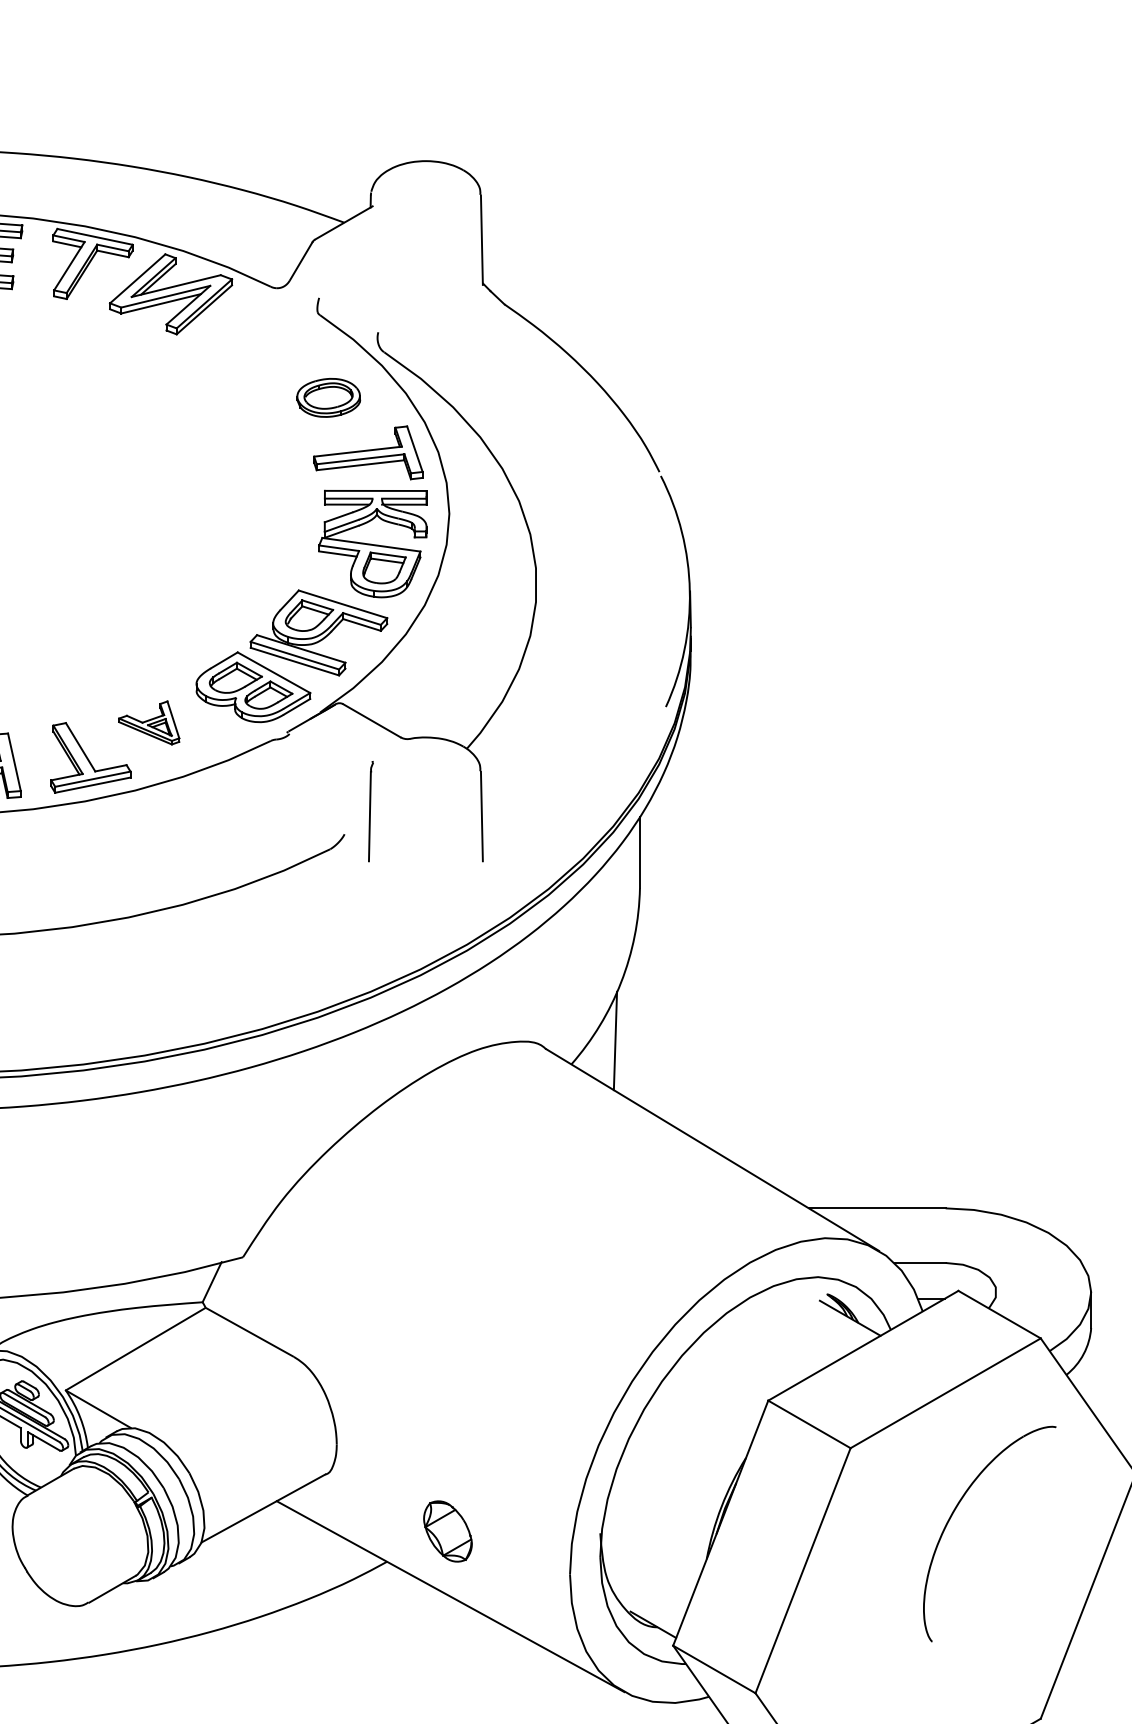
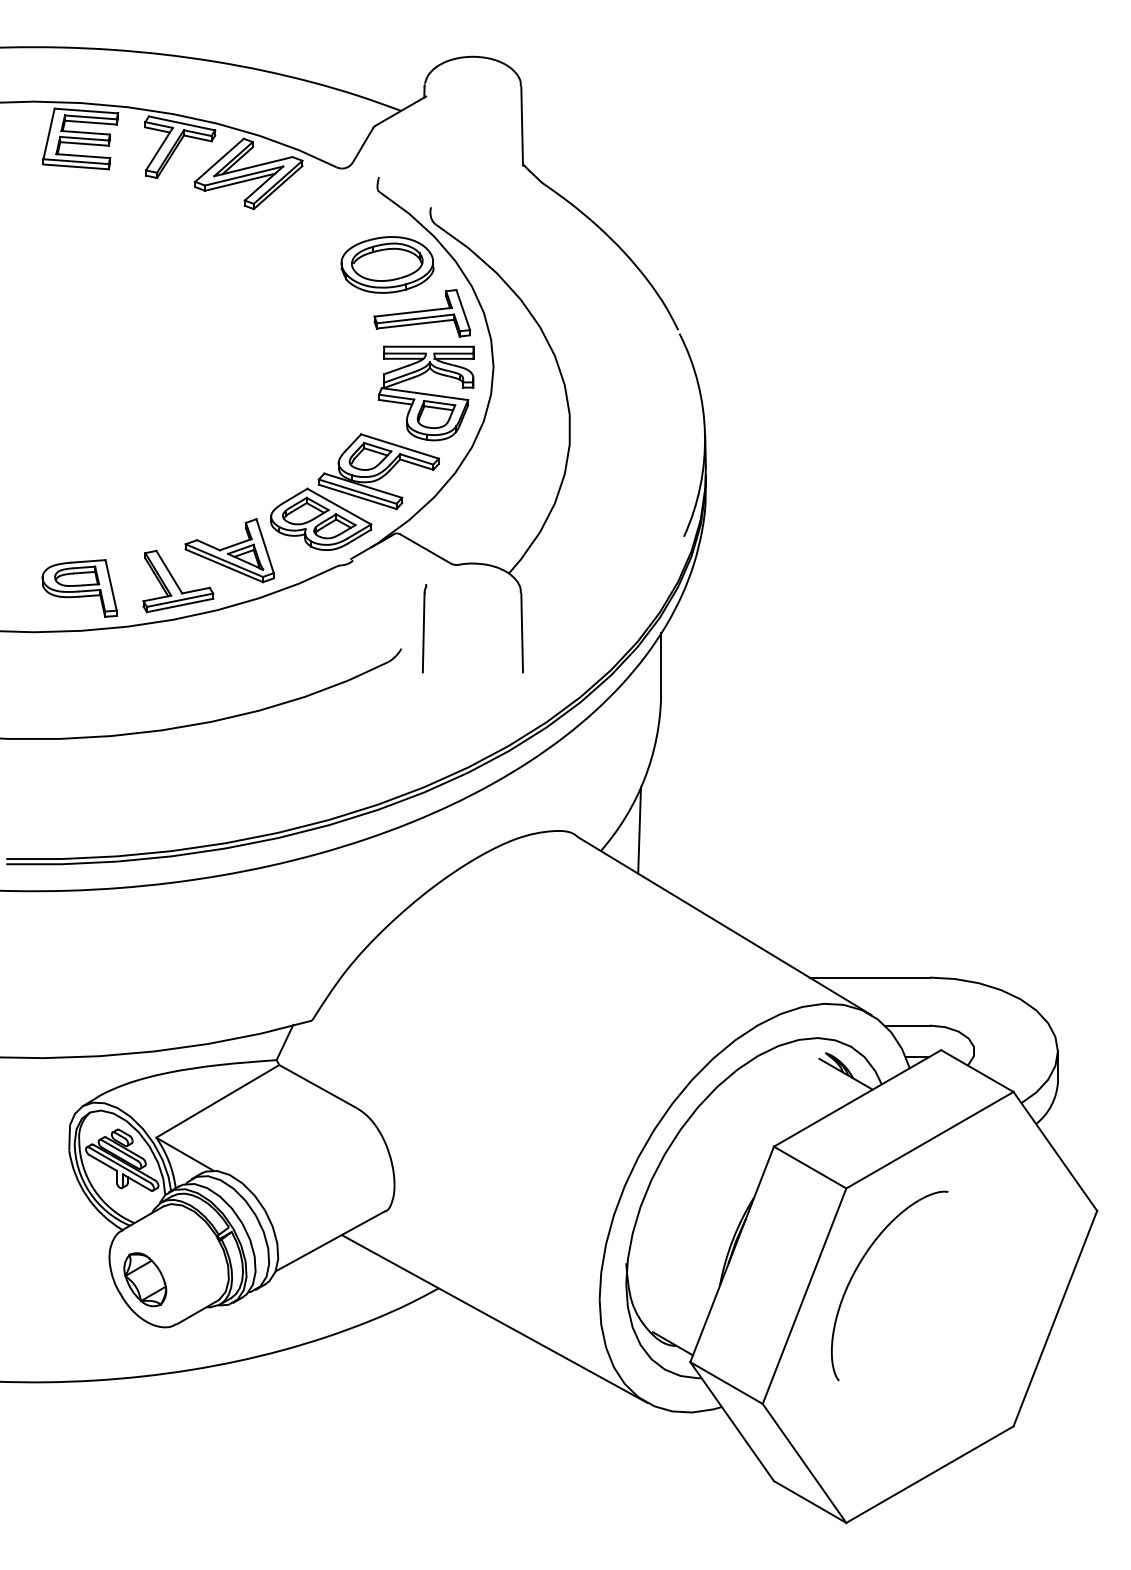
part: (328, 397) -> (387, 264), size x1.67
part: (149, 722) -> (229, 550), size x1.67
part: (953, 1515) -> (857, 1269), moved
part: (448, 1531) -> (145, 1279), moved

